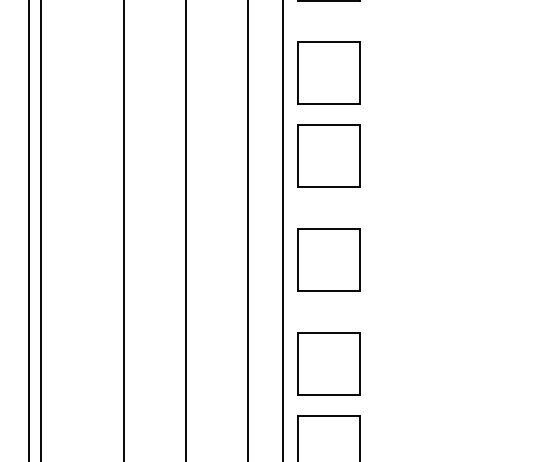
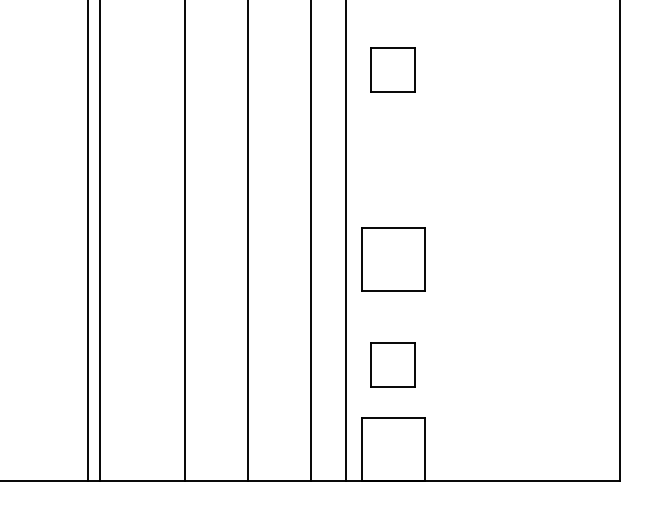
part: (329, 72) -> (393, 69), size x0.7
part: (329, 156) -> (393, 154), removed
part: (329, 363) -> (393, 364), size x0.7

